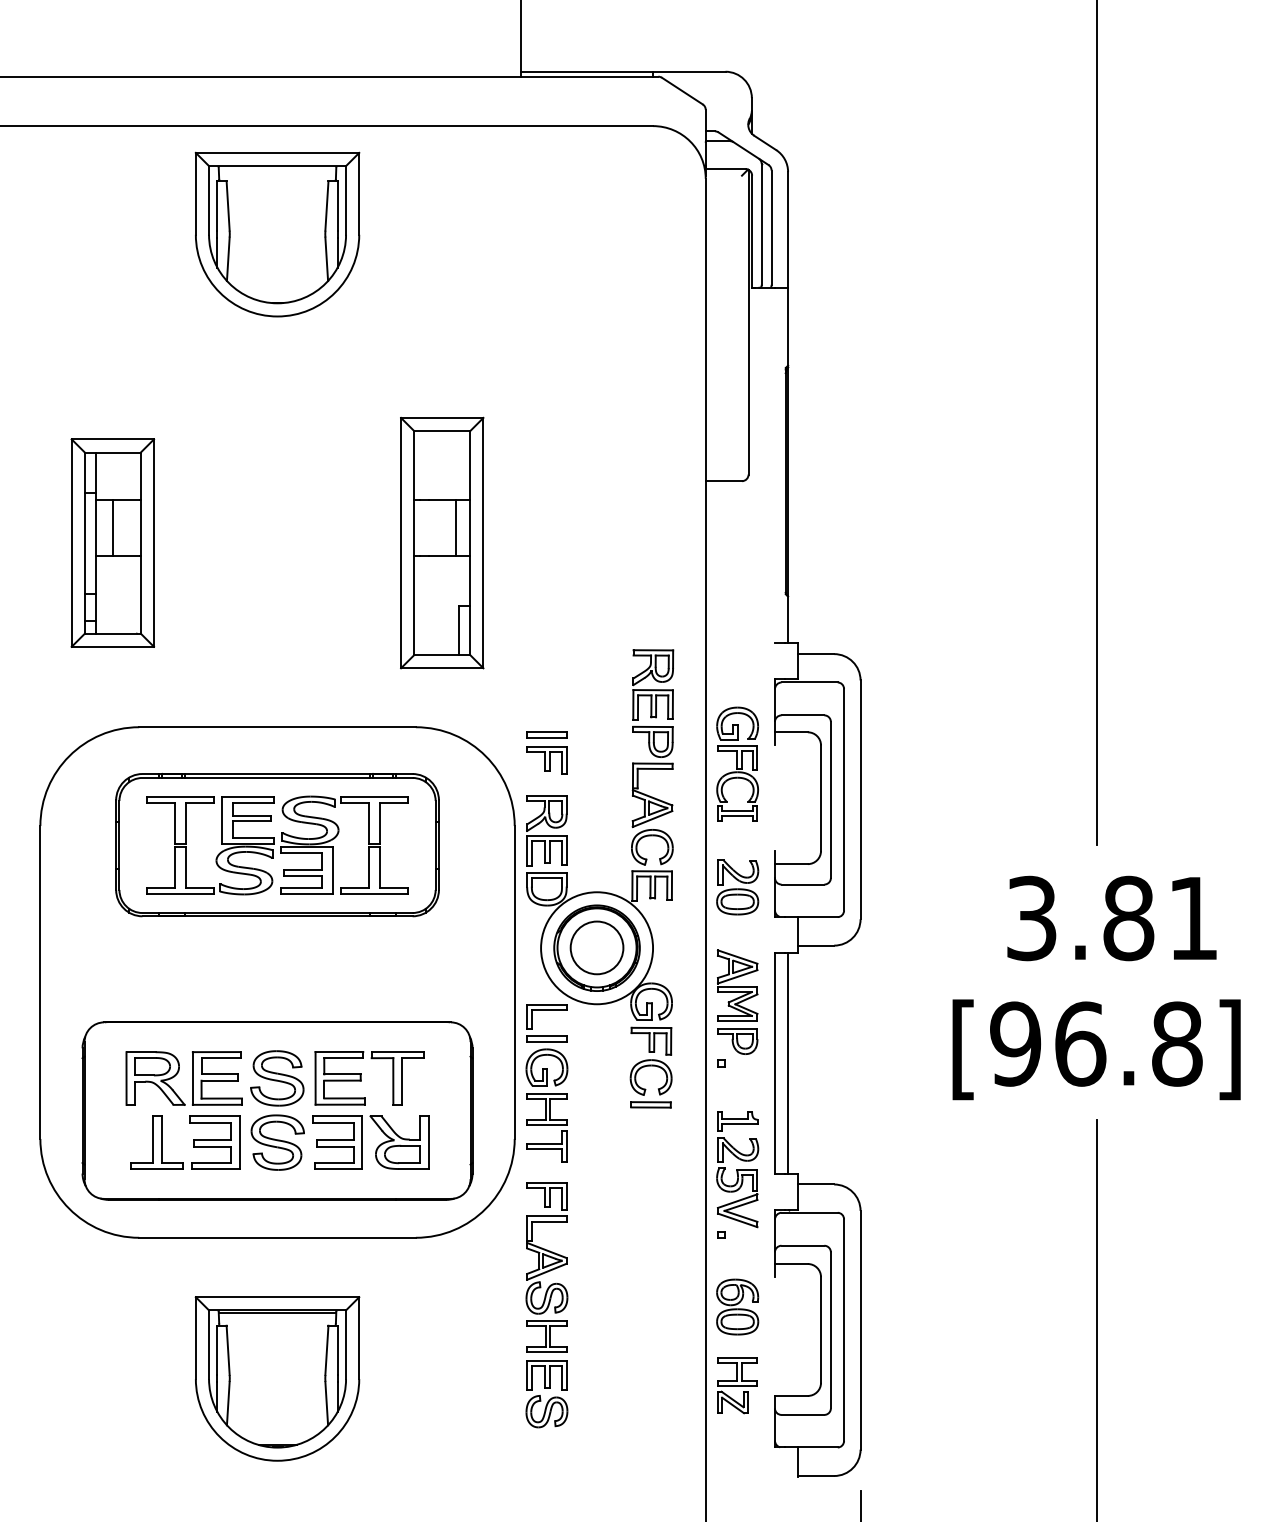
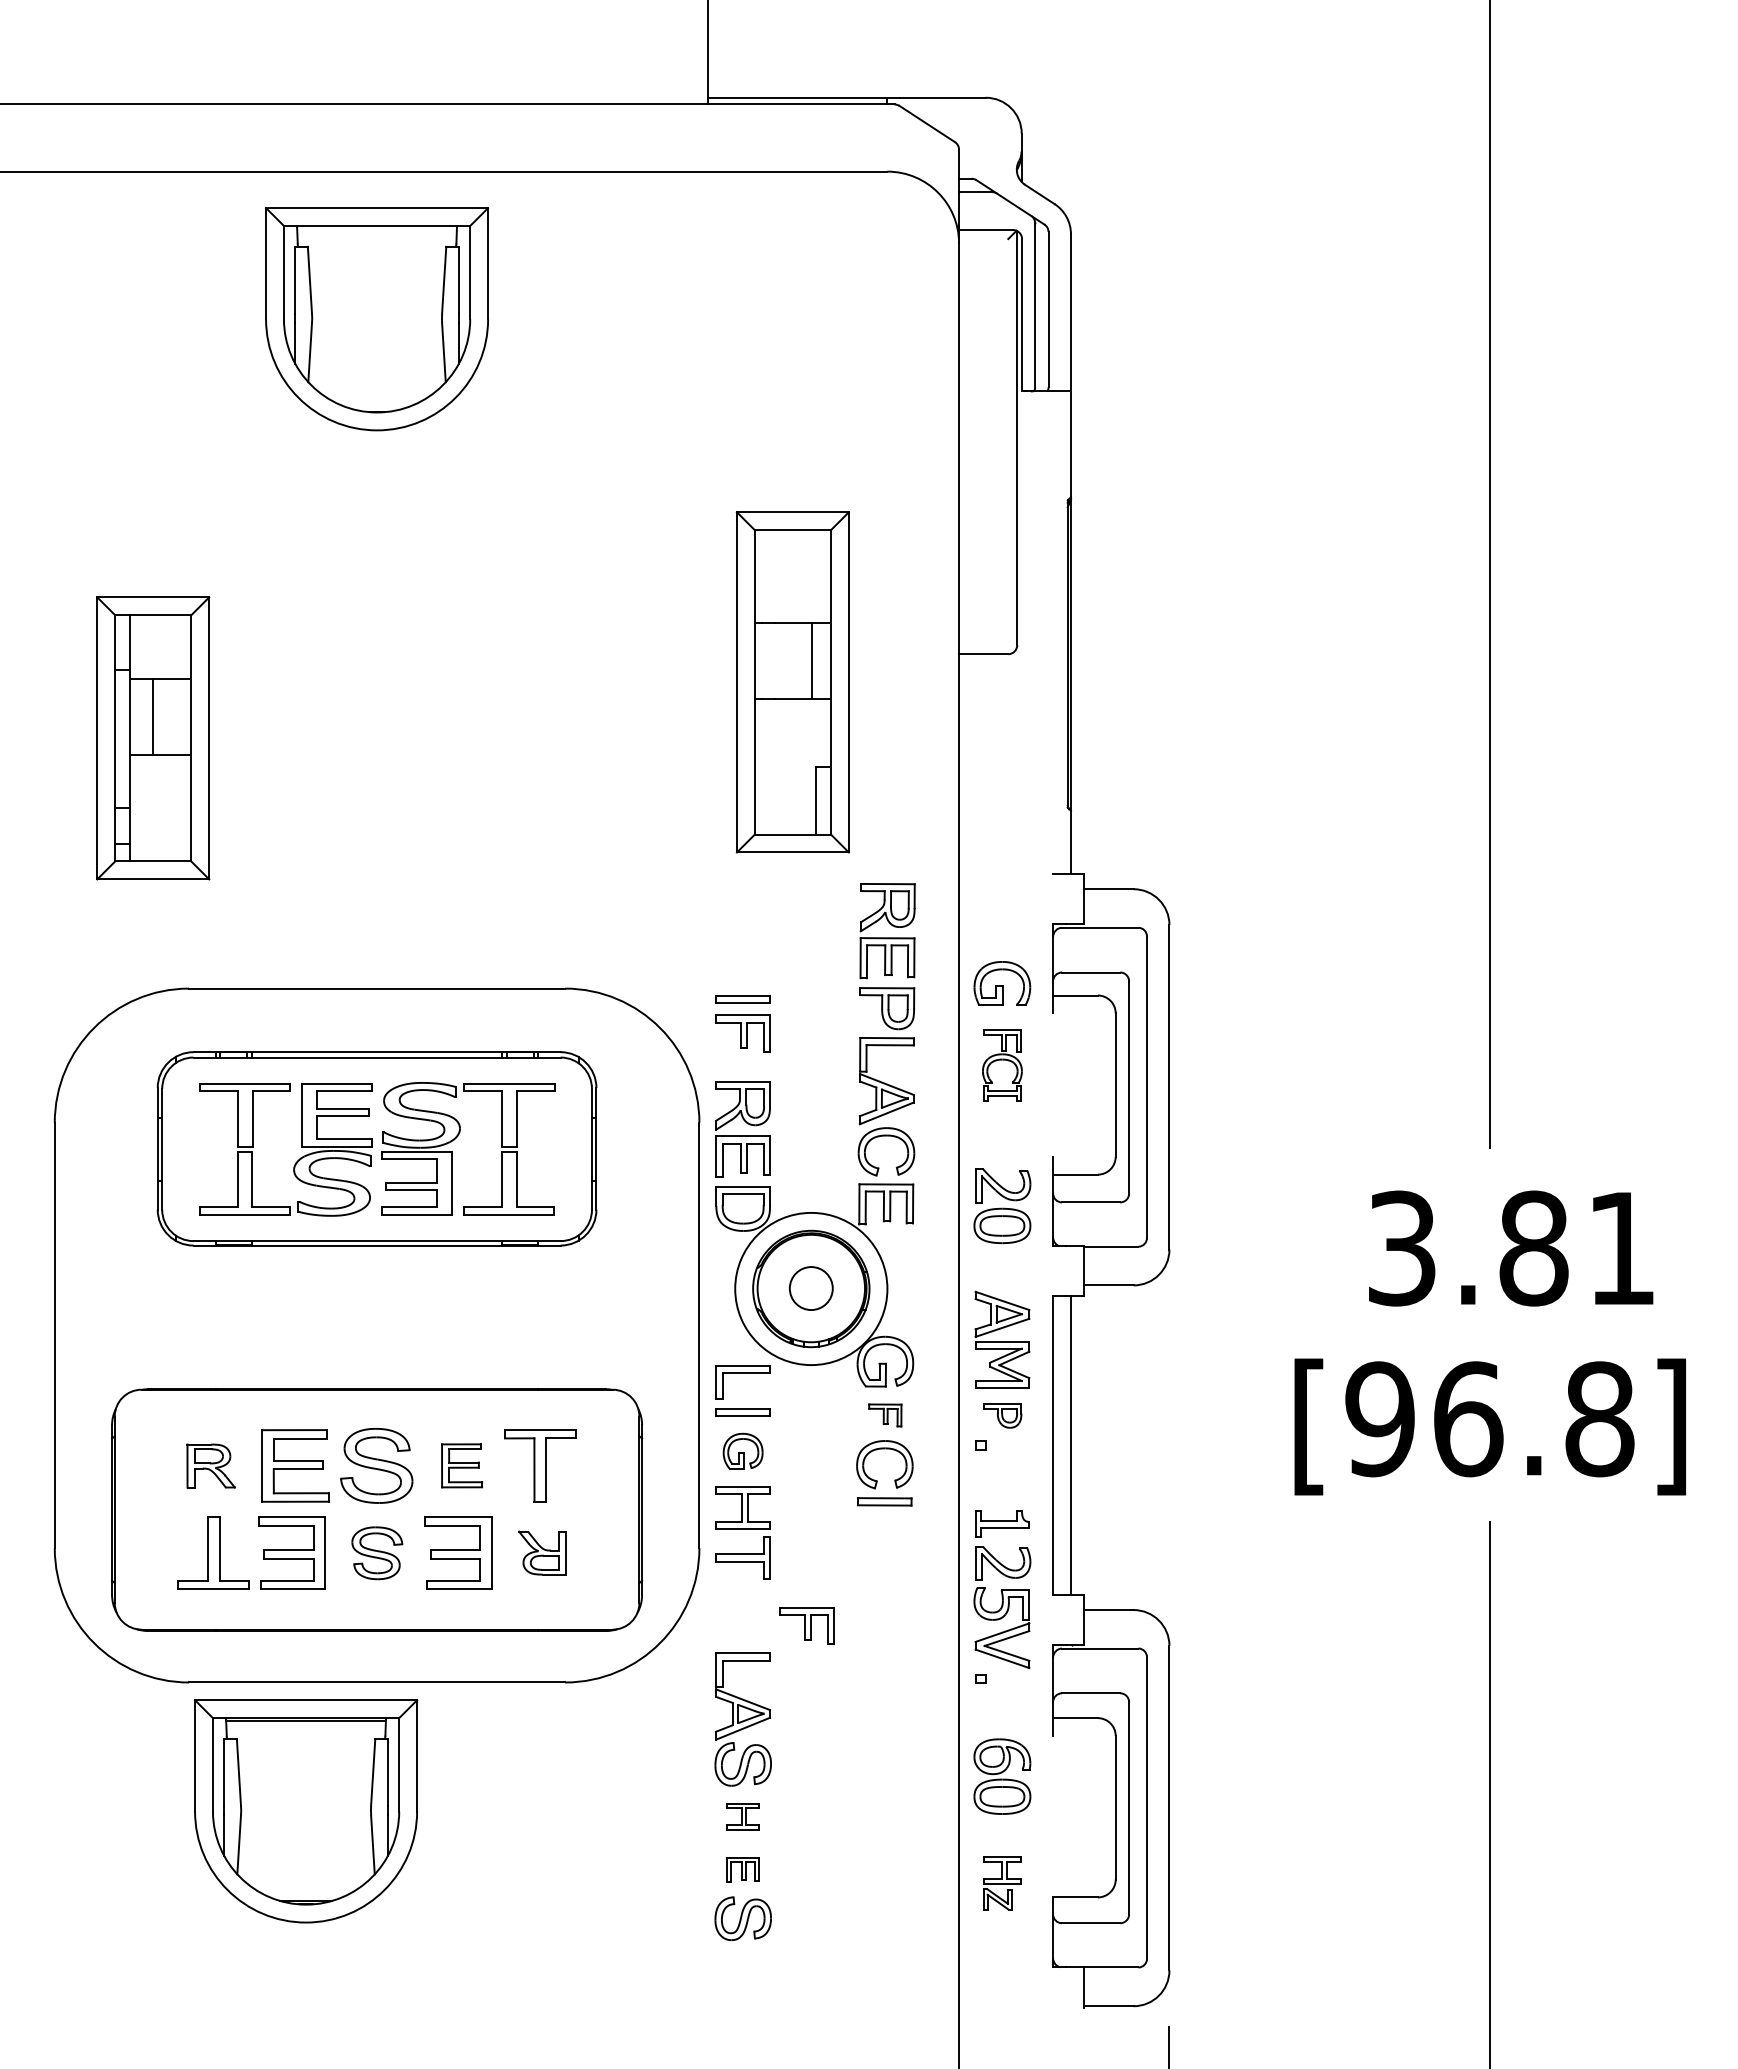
part: (441, 543) -> (792, 682), moved
part: (737, 783) -> (1002, 1064), size x0.7
circle: (597, 947) -> (811, 1288), size x0.6
part: (651, 1041) -> (885, 1415), size x0.6
part: (737, 1041) -> (1002, 1415), size x0.7
part: (546, 1067) -> (742, 1450), size x0.7
part: (154, 1078) -> (210, 1465), size x0.6
part: (339, 1078) -> (461, 1465), size x0.6
part: (277, 1142) -> (376, 1553), size x0.7
part: (399, 1142) -> (542, 1552), size x0.6
part: (546, 1195) -> (806, 1625), moved
part: (546, 1336) -> (742, 1816), size x0.6
part: (546, 1375) -> (742, 1869), size x0.6
part: (277, 1379) -> (306, 1811), moved
part: (737, 1384) -> (1002, 1882), size x0.7

